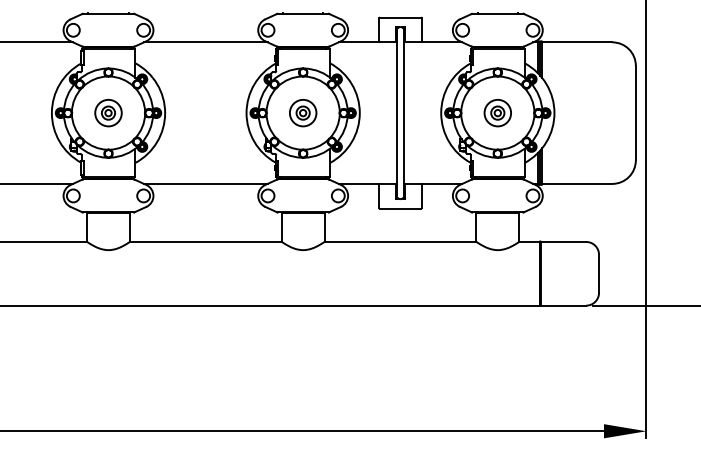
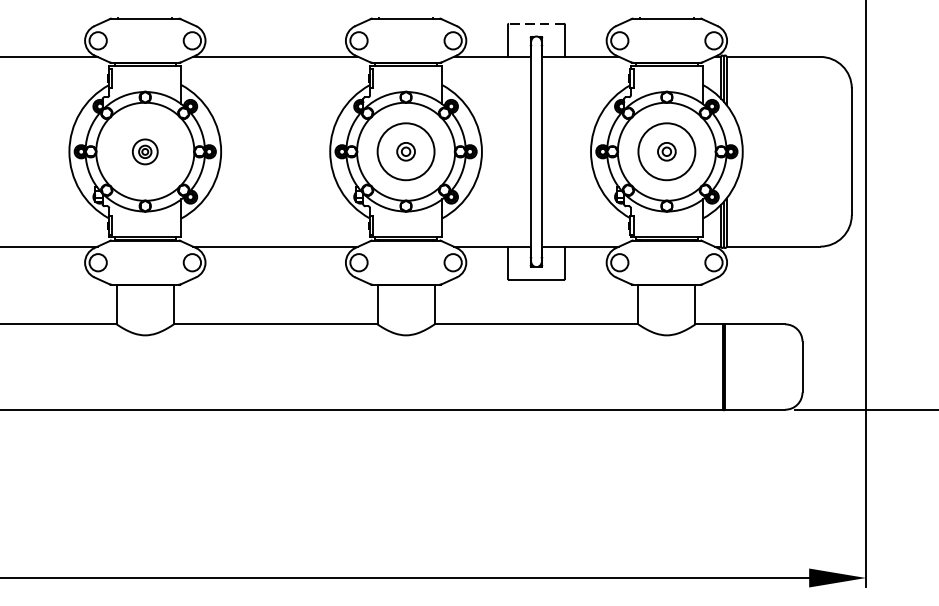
line: (400, 17) -> (536, 23), solid -> dashed
circle: (302, 112) -> (405, 150), size x1.6
circle: (497, 112) -> (666, 150), size x1.6
part: (108, 113) -> (145, 152), size x0.7

